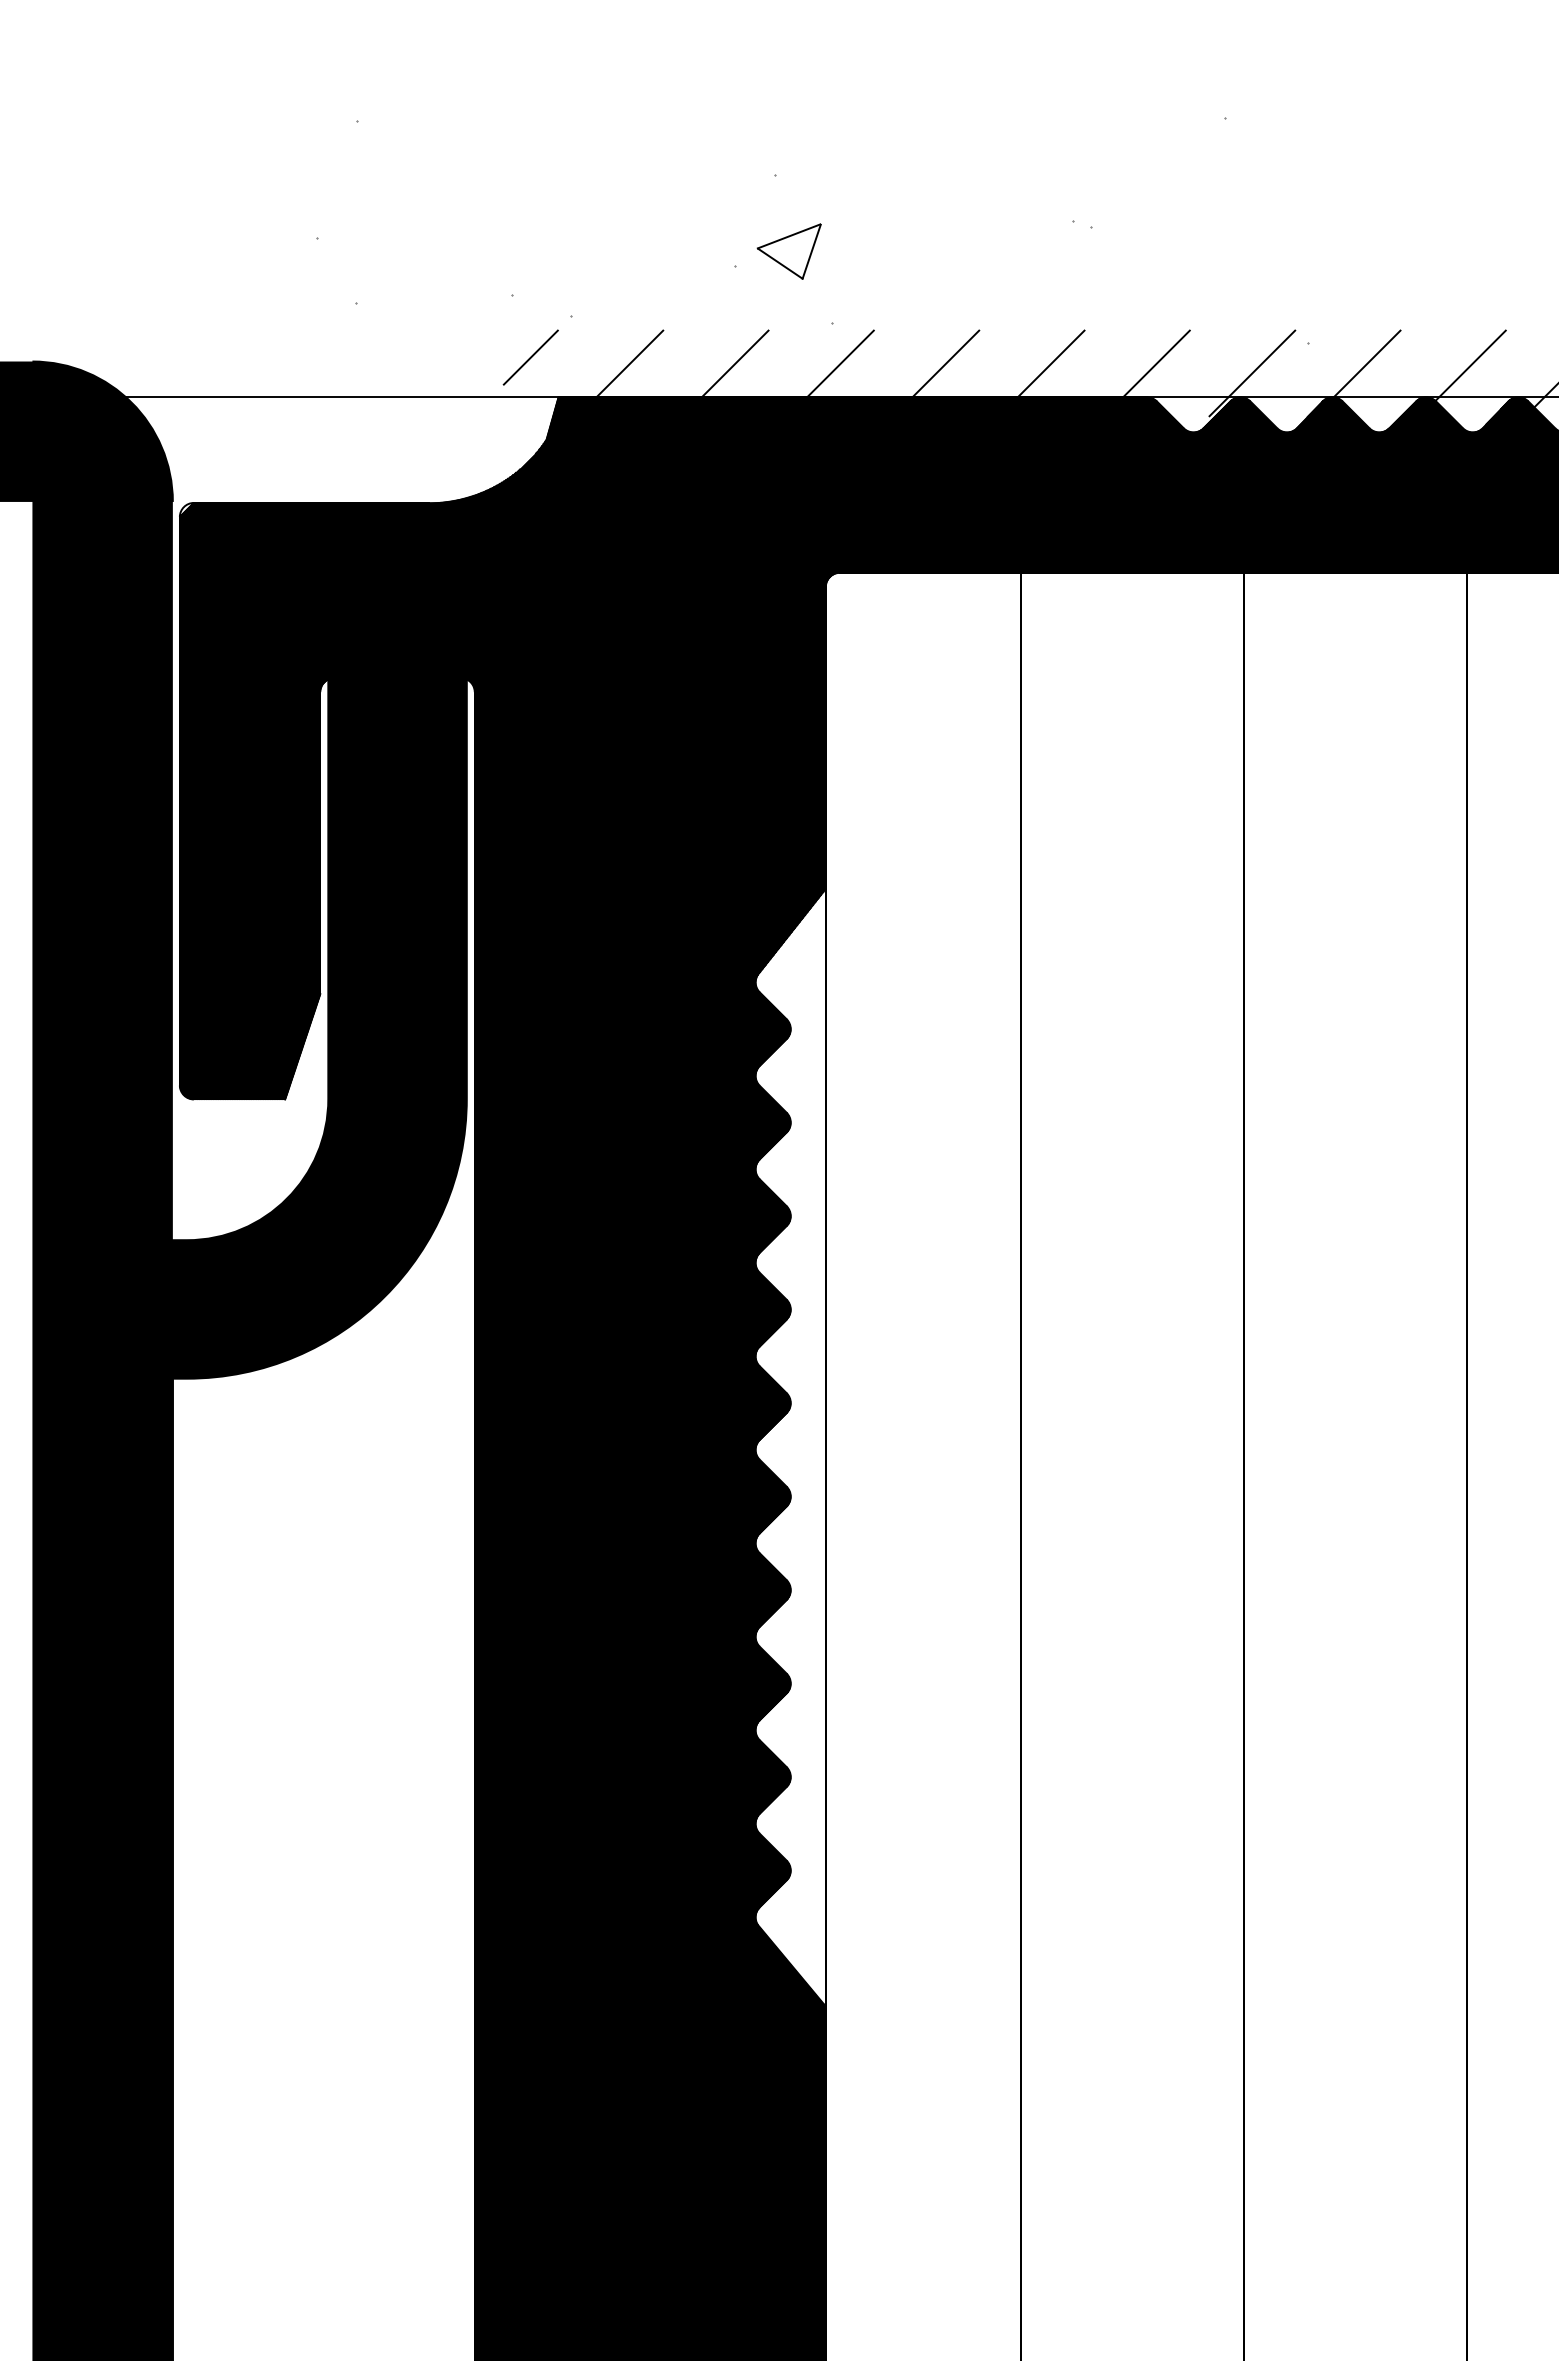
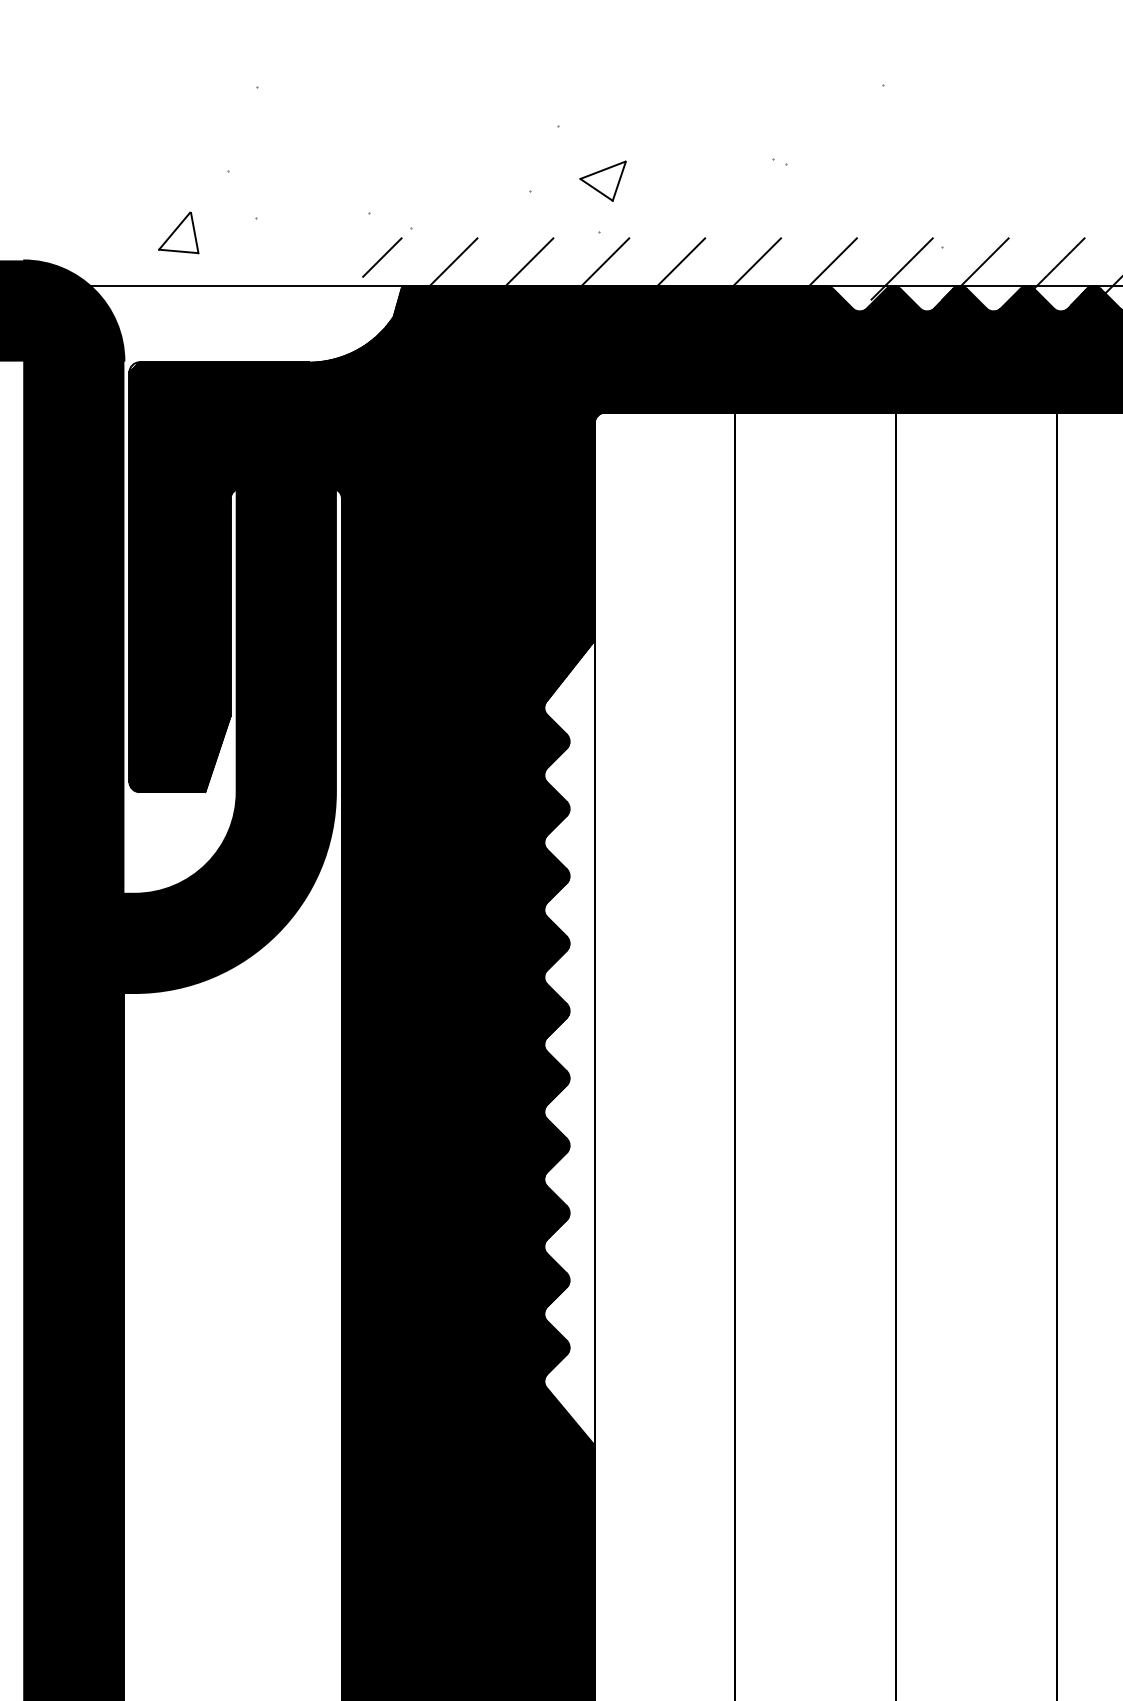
part: (788, 251) -> (602, 181), moved
part: (248, 323) -> (178, 233), added

